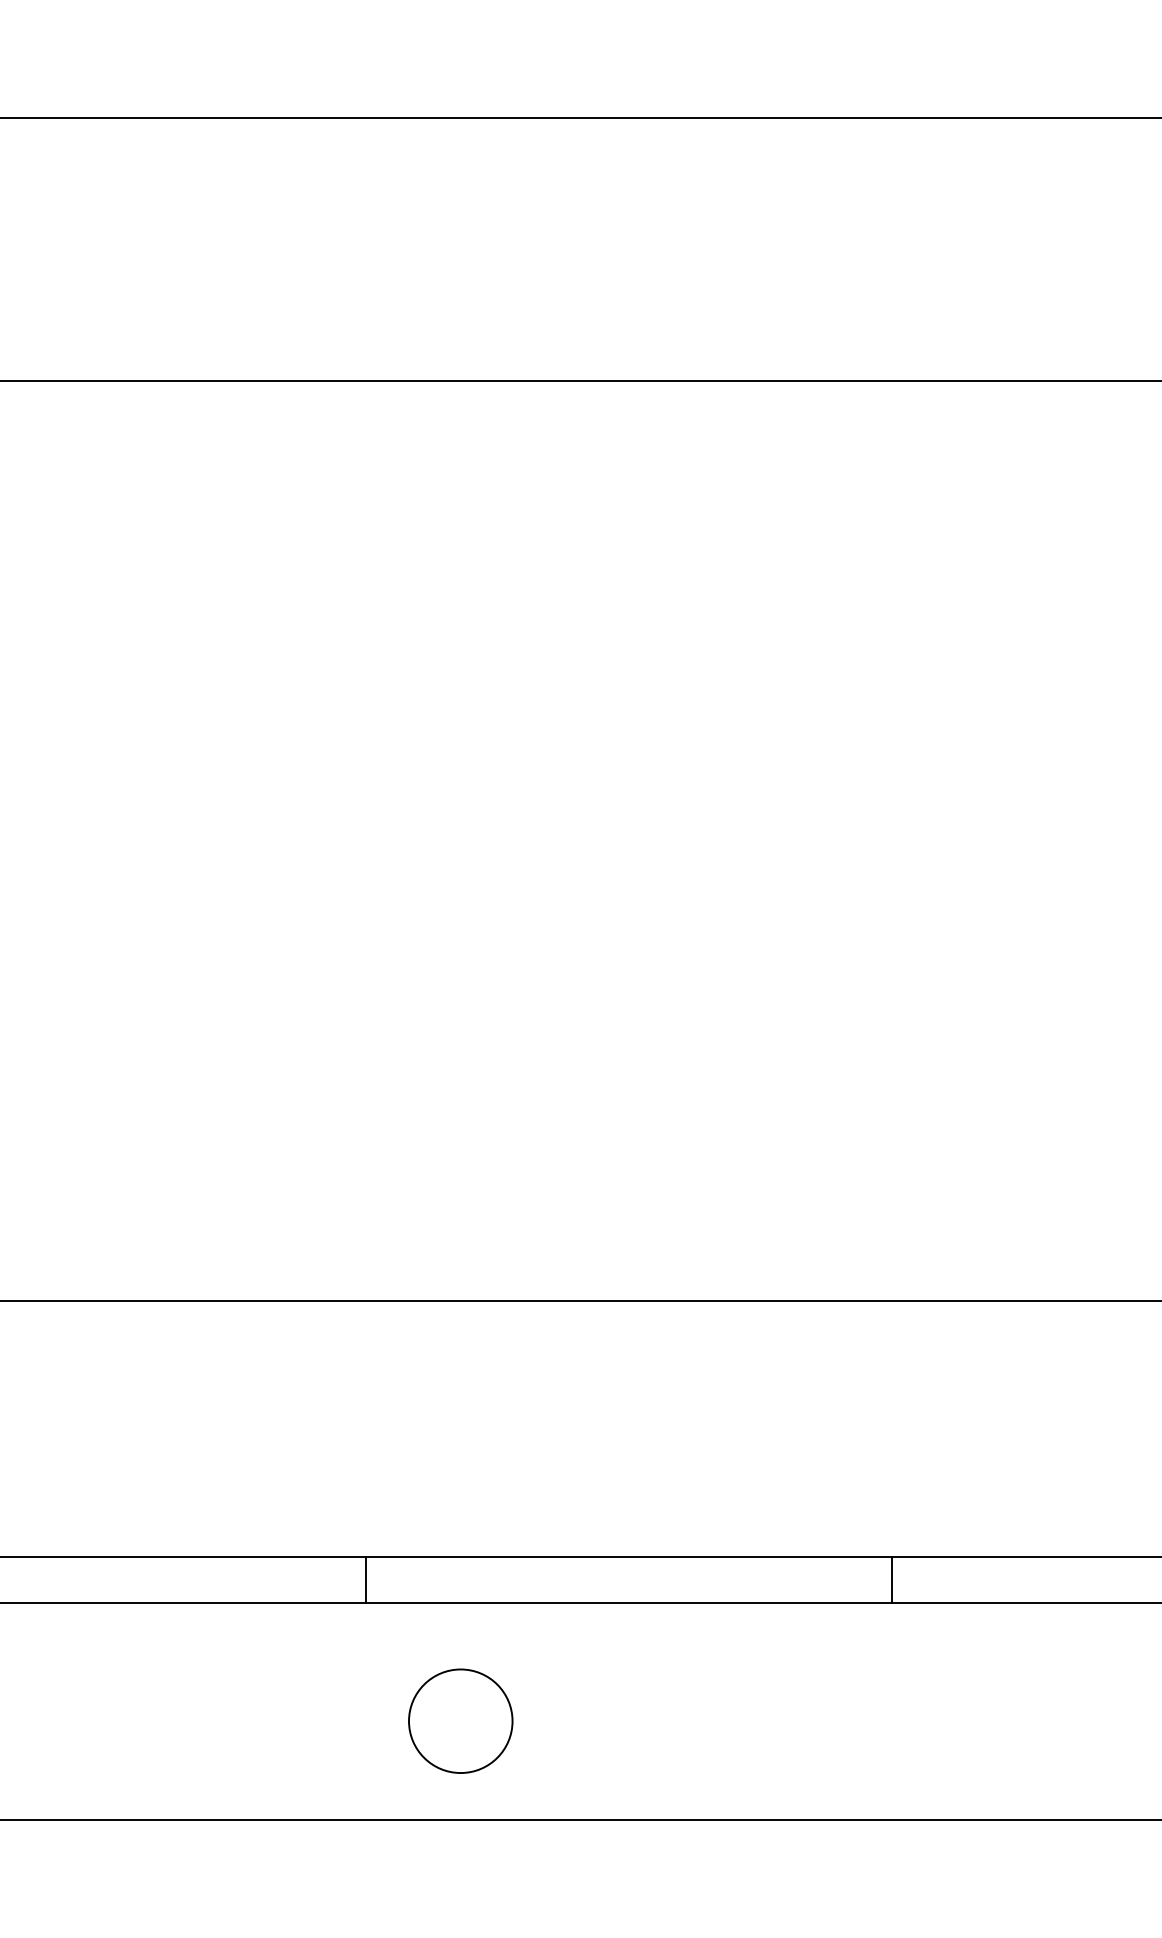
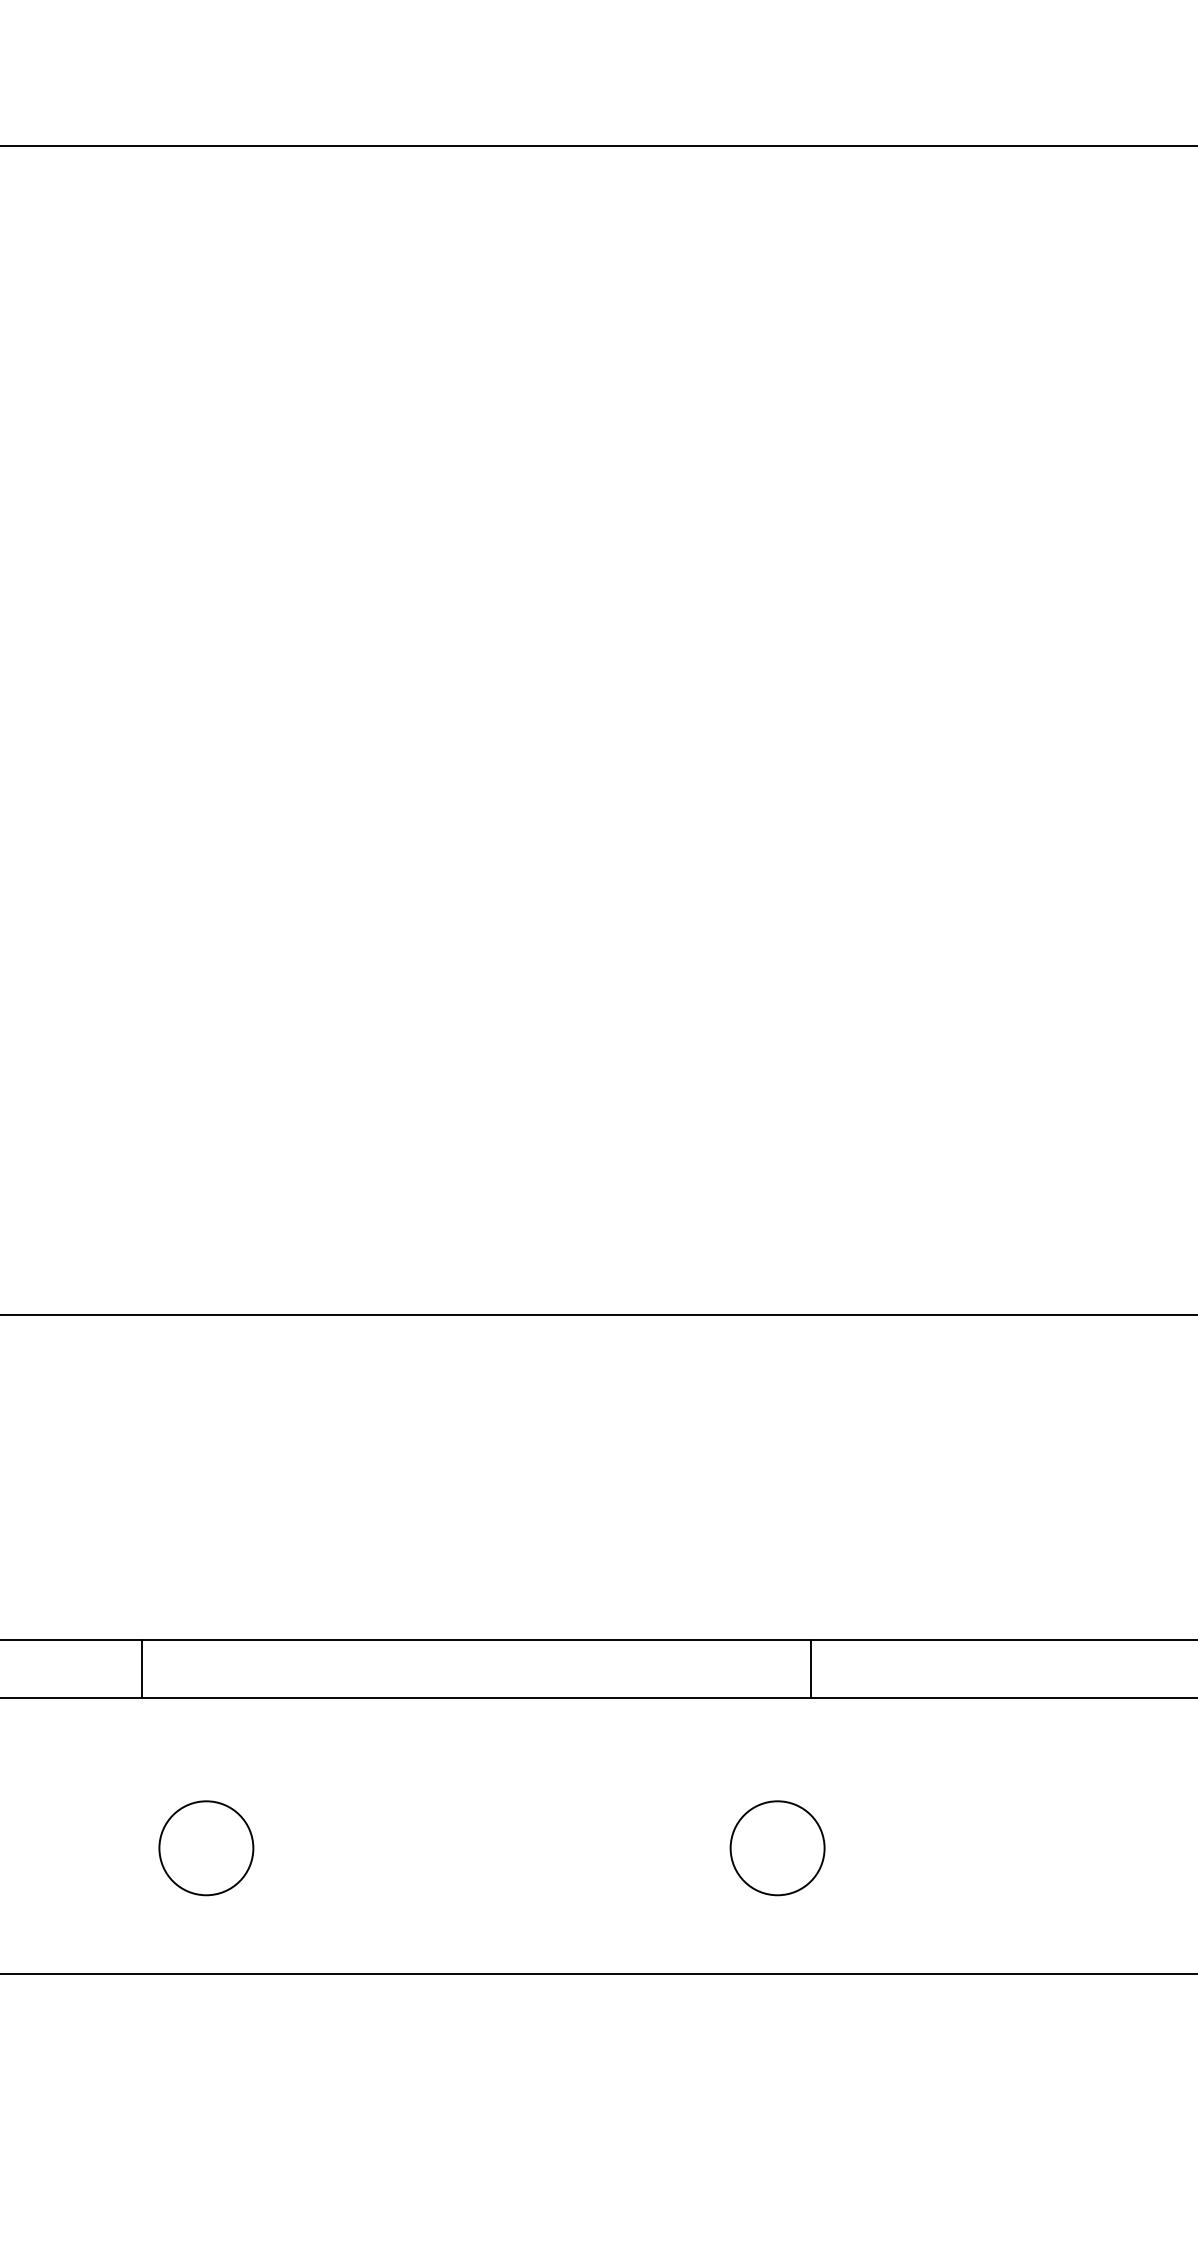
line: (366, 1579) -> (142, 1668), moved
line: (891, 1579) -> (810, 1668), moved
circle: (460, 1721) -> (206, 1848), size x0.71
circle: (910, 1721) -> (777, 1848), added

